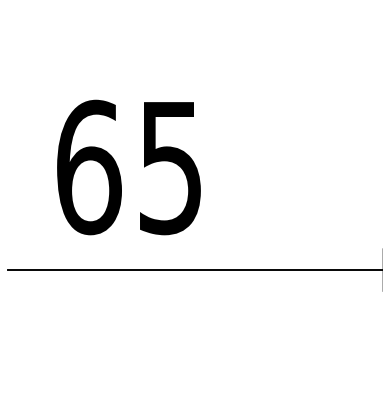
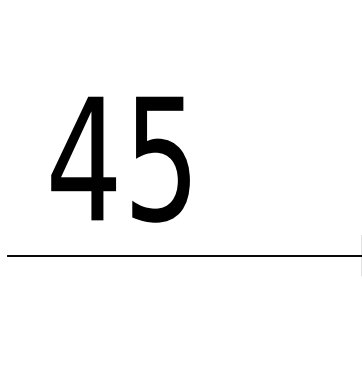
text: (88, 167) -> (83, 158), 65 -> 45

